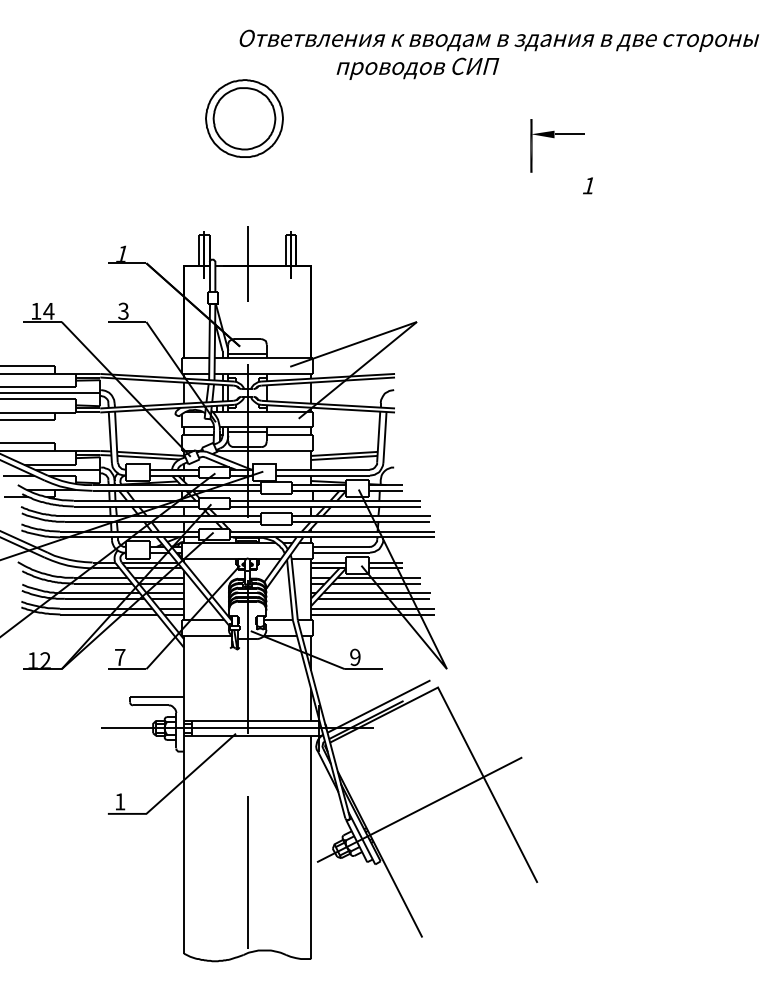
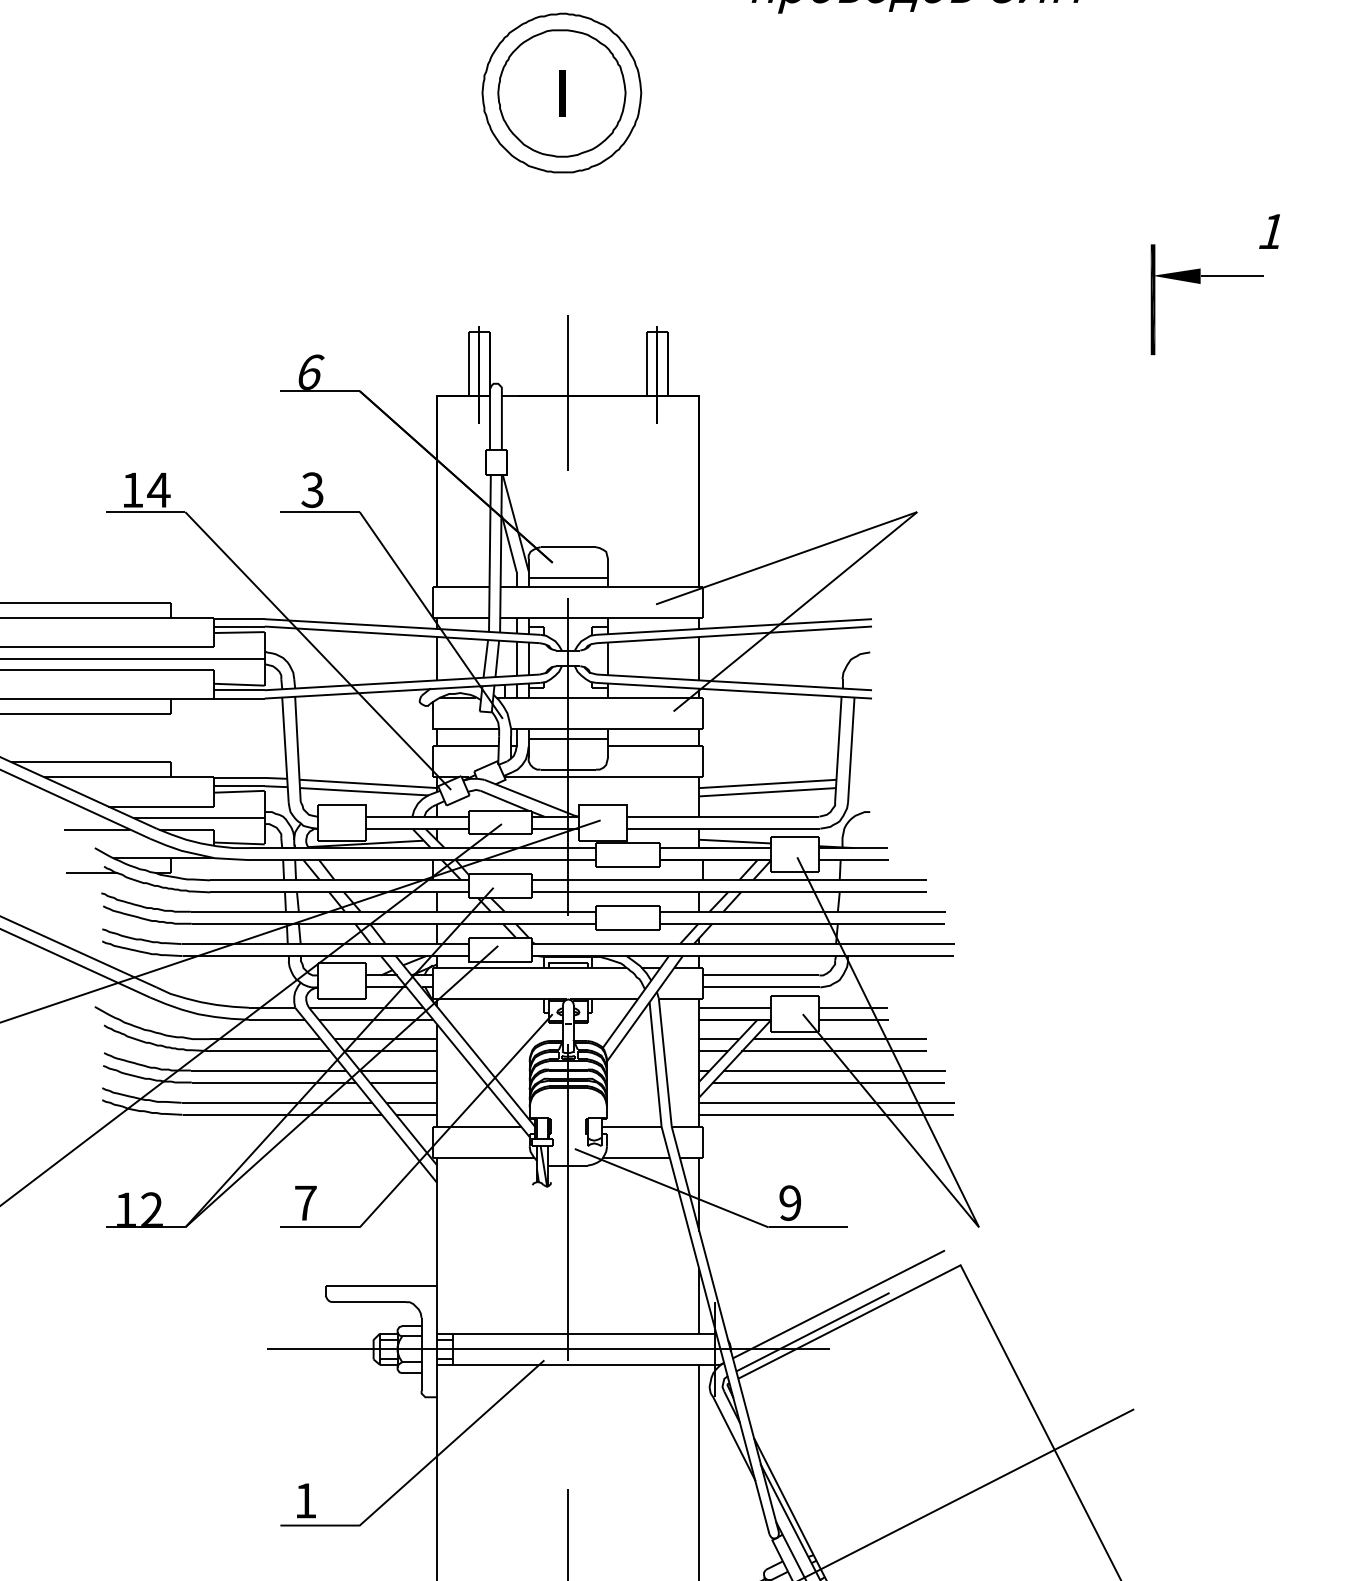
fill: (244, 118) -> (561, 92), added
part: (554, 138) -> (1200, 284), moved
text: (122, 253) -> (310, 371), 1 -> 6

